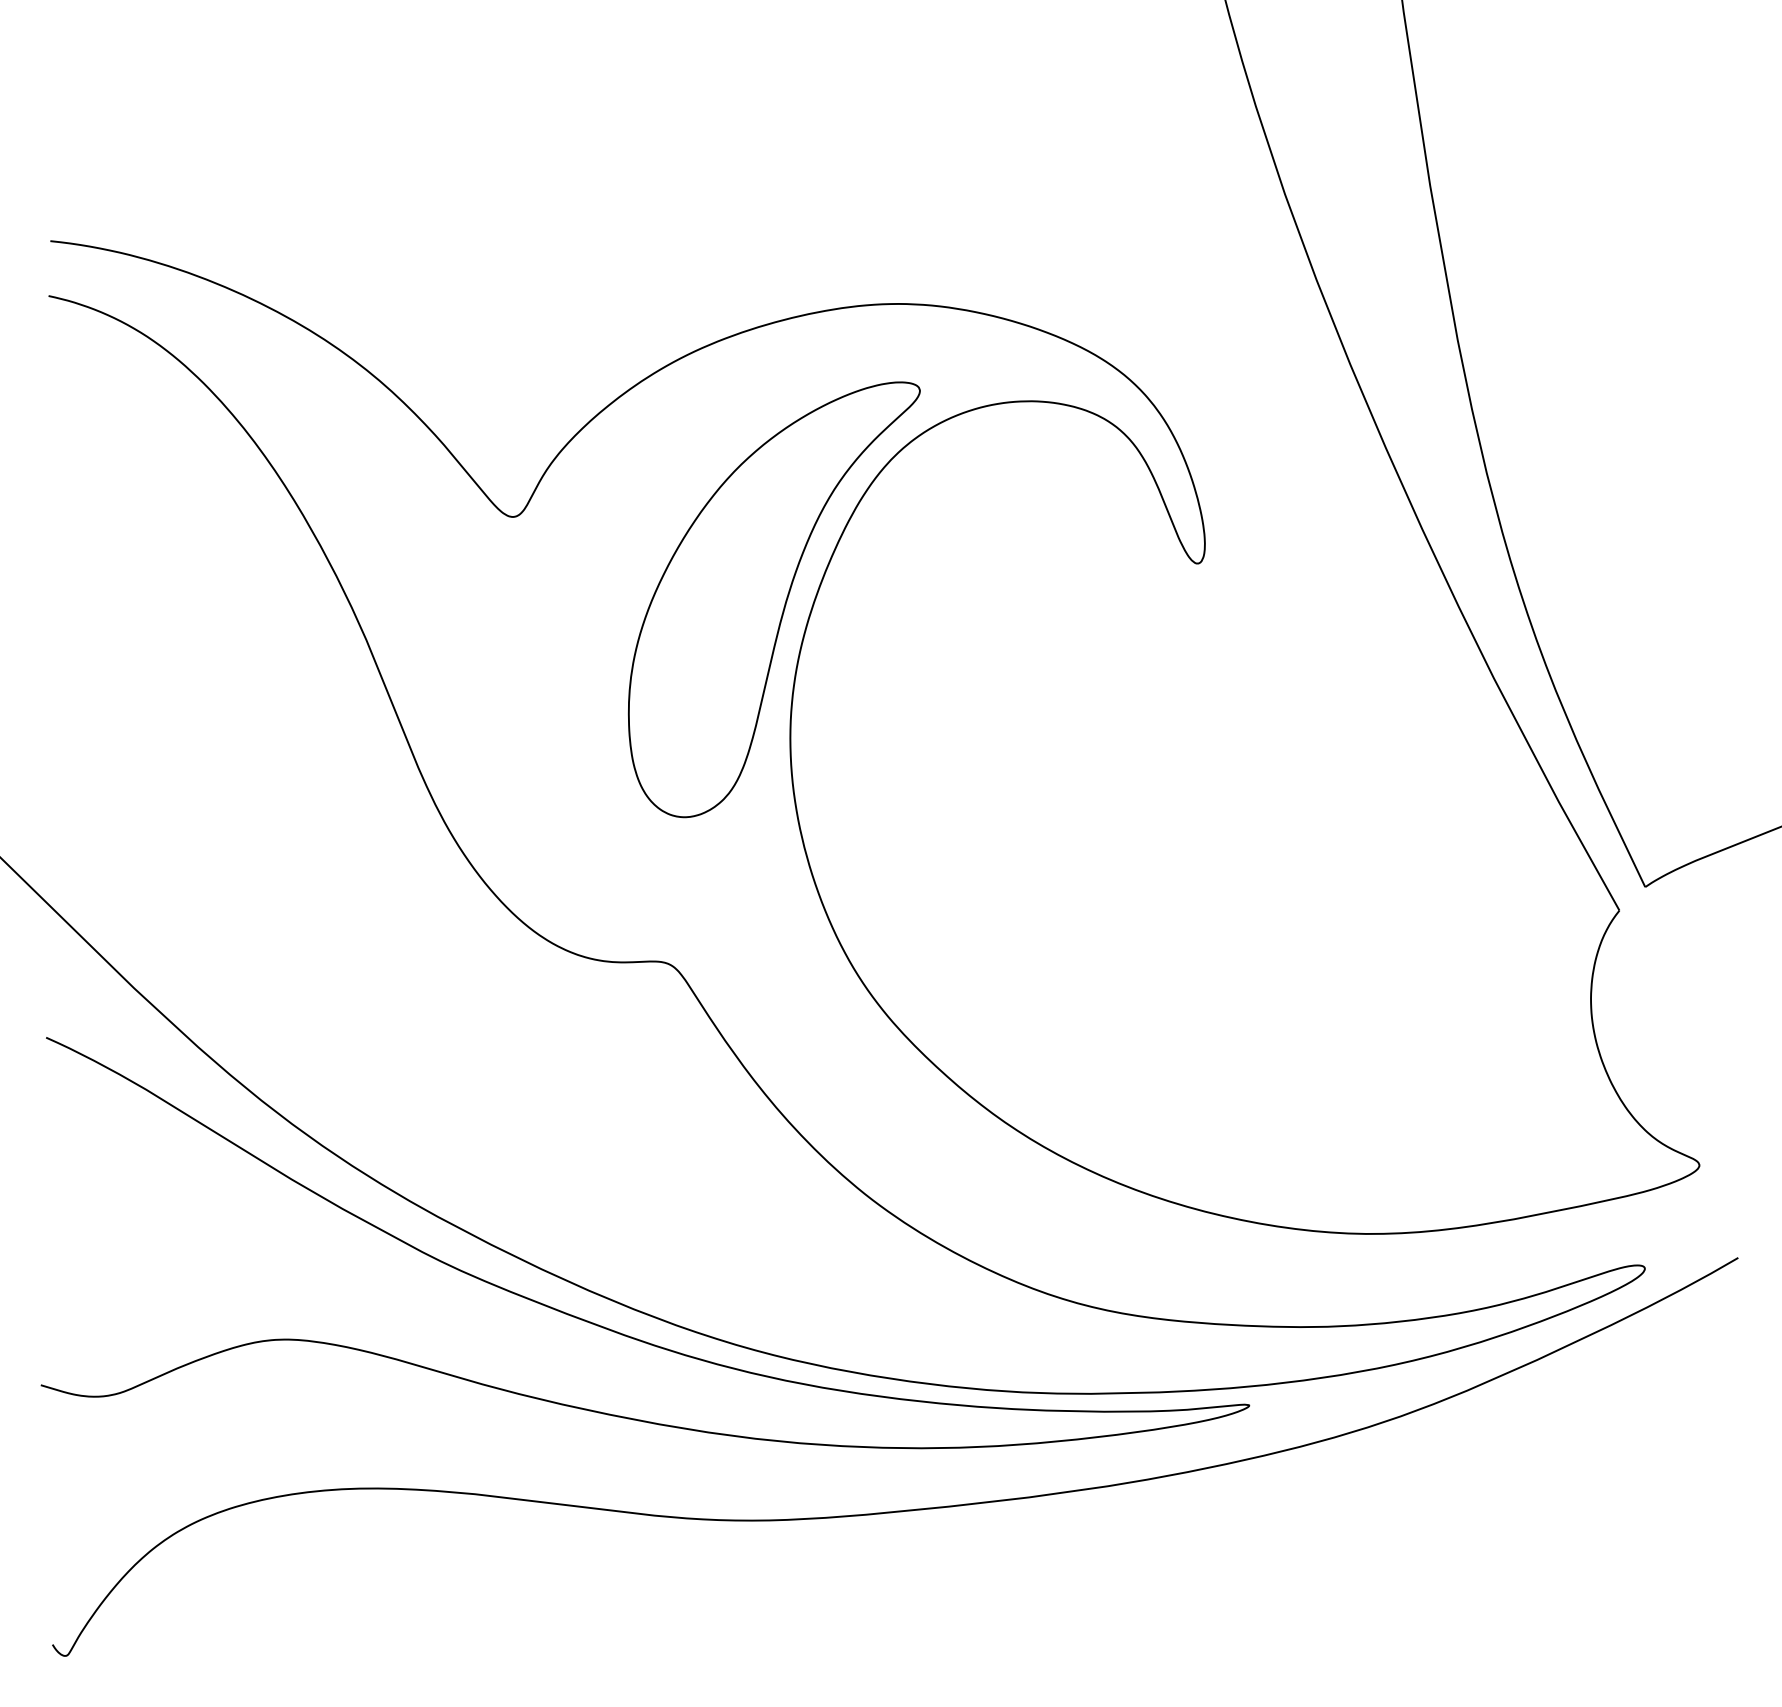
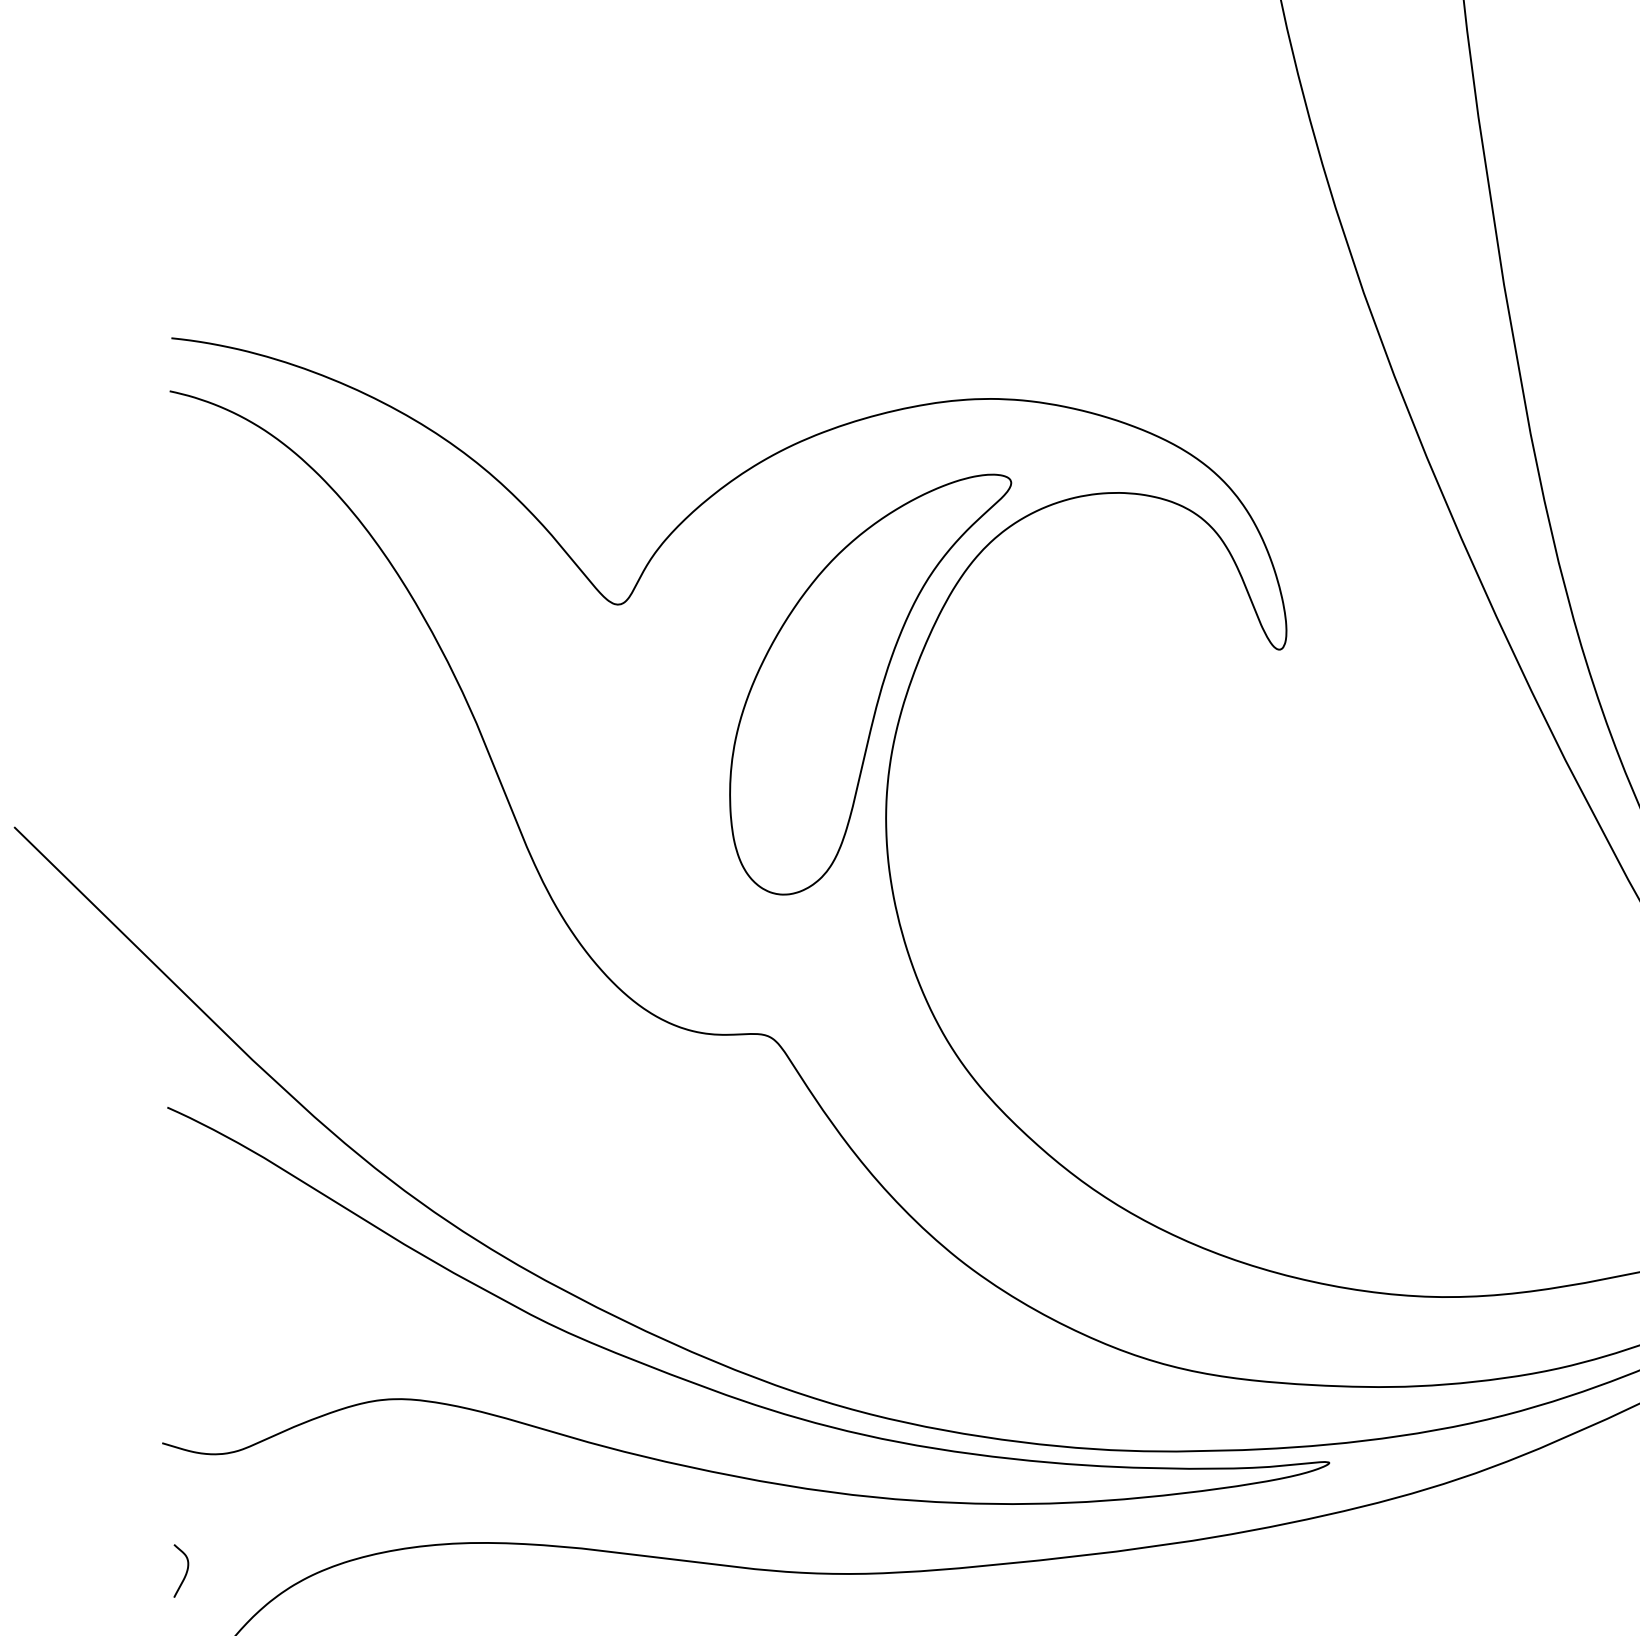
curve: (65, 1517) -> (186, 1570), added

